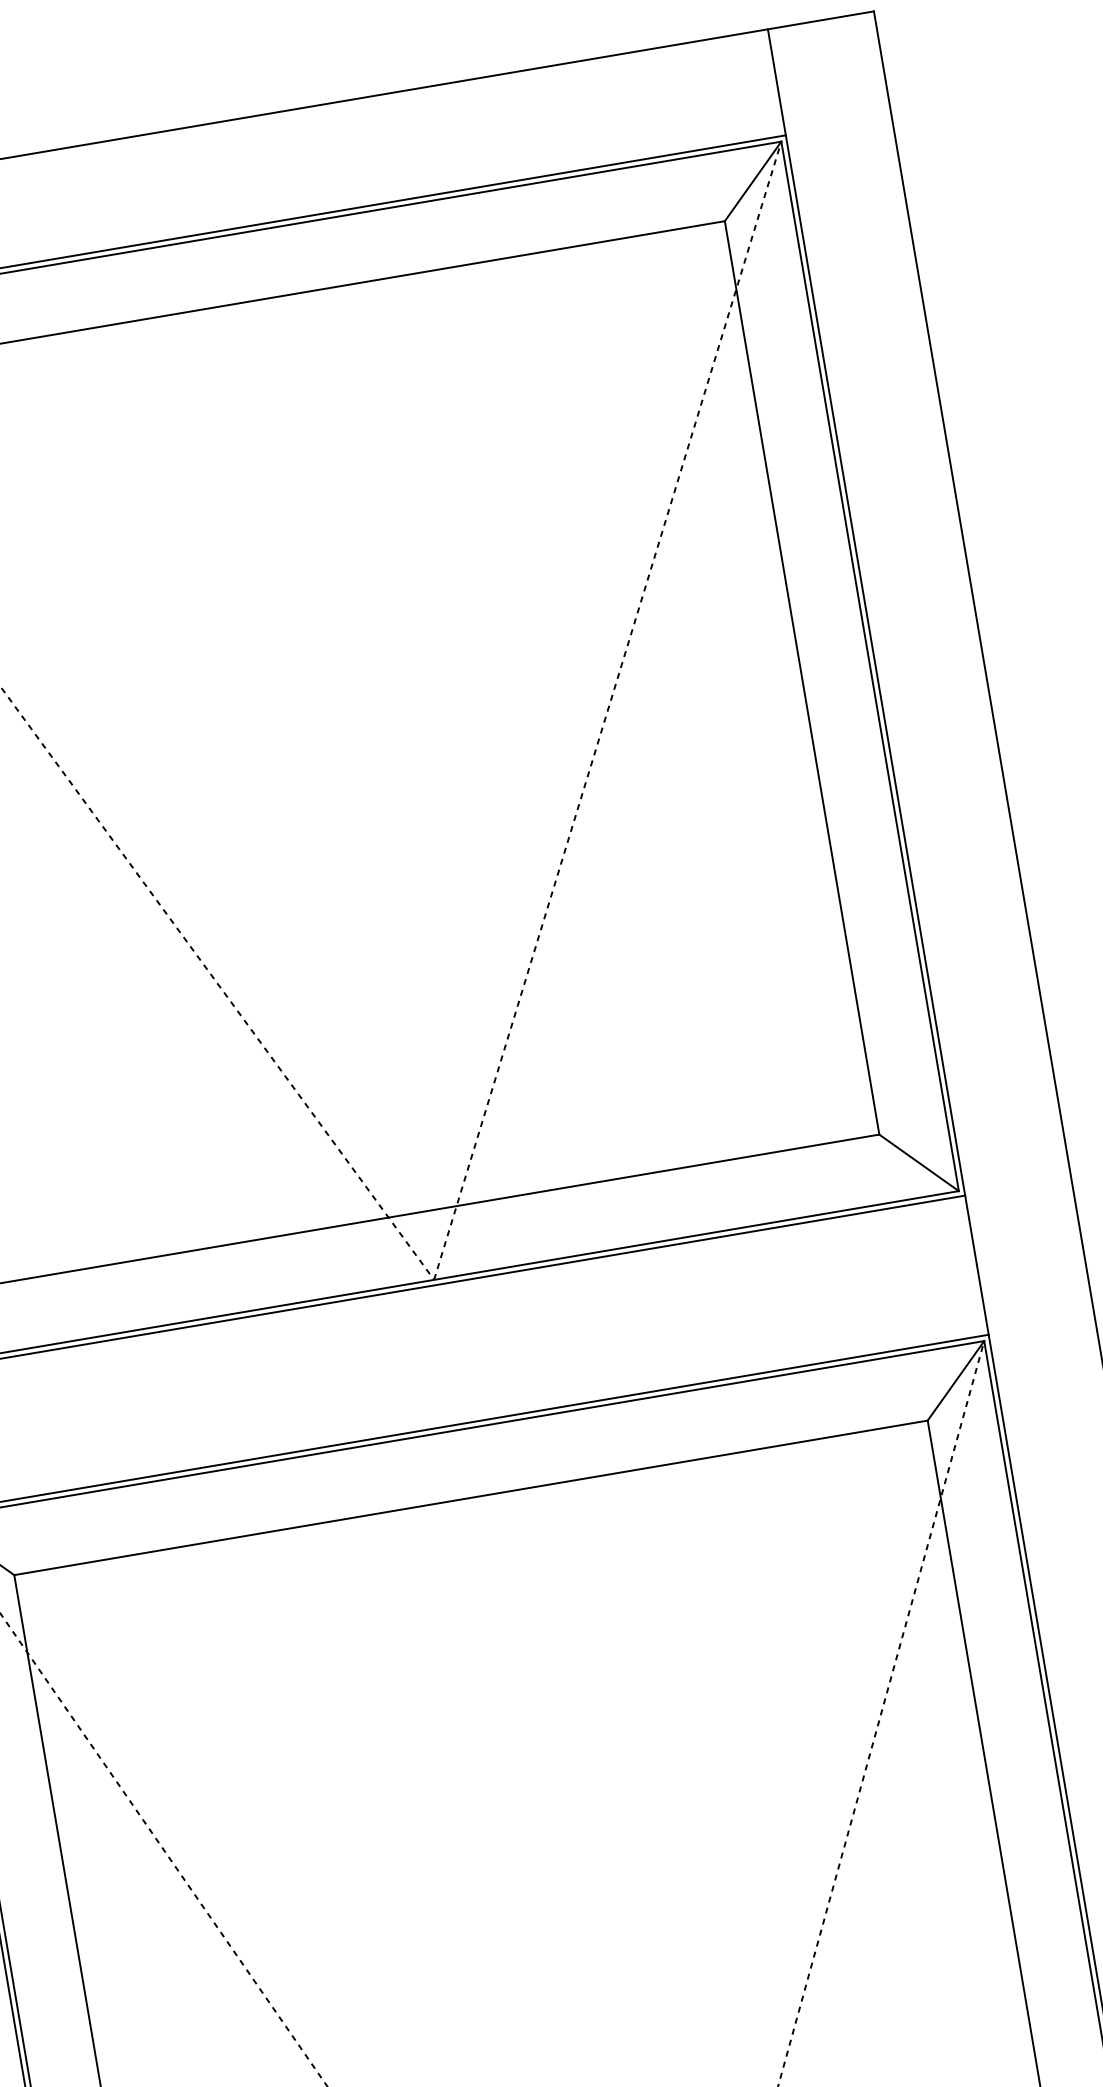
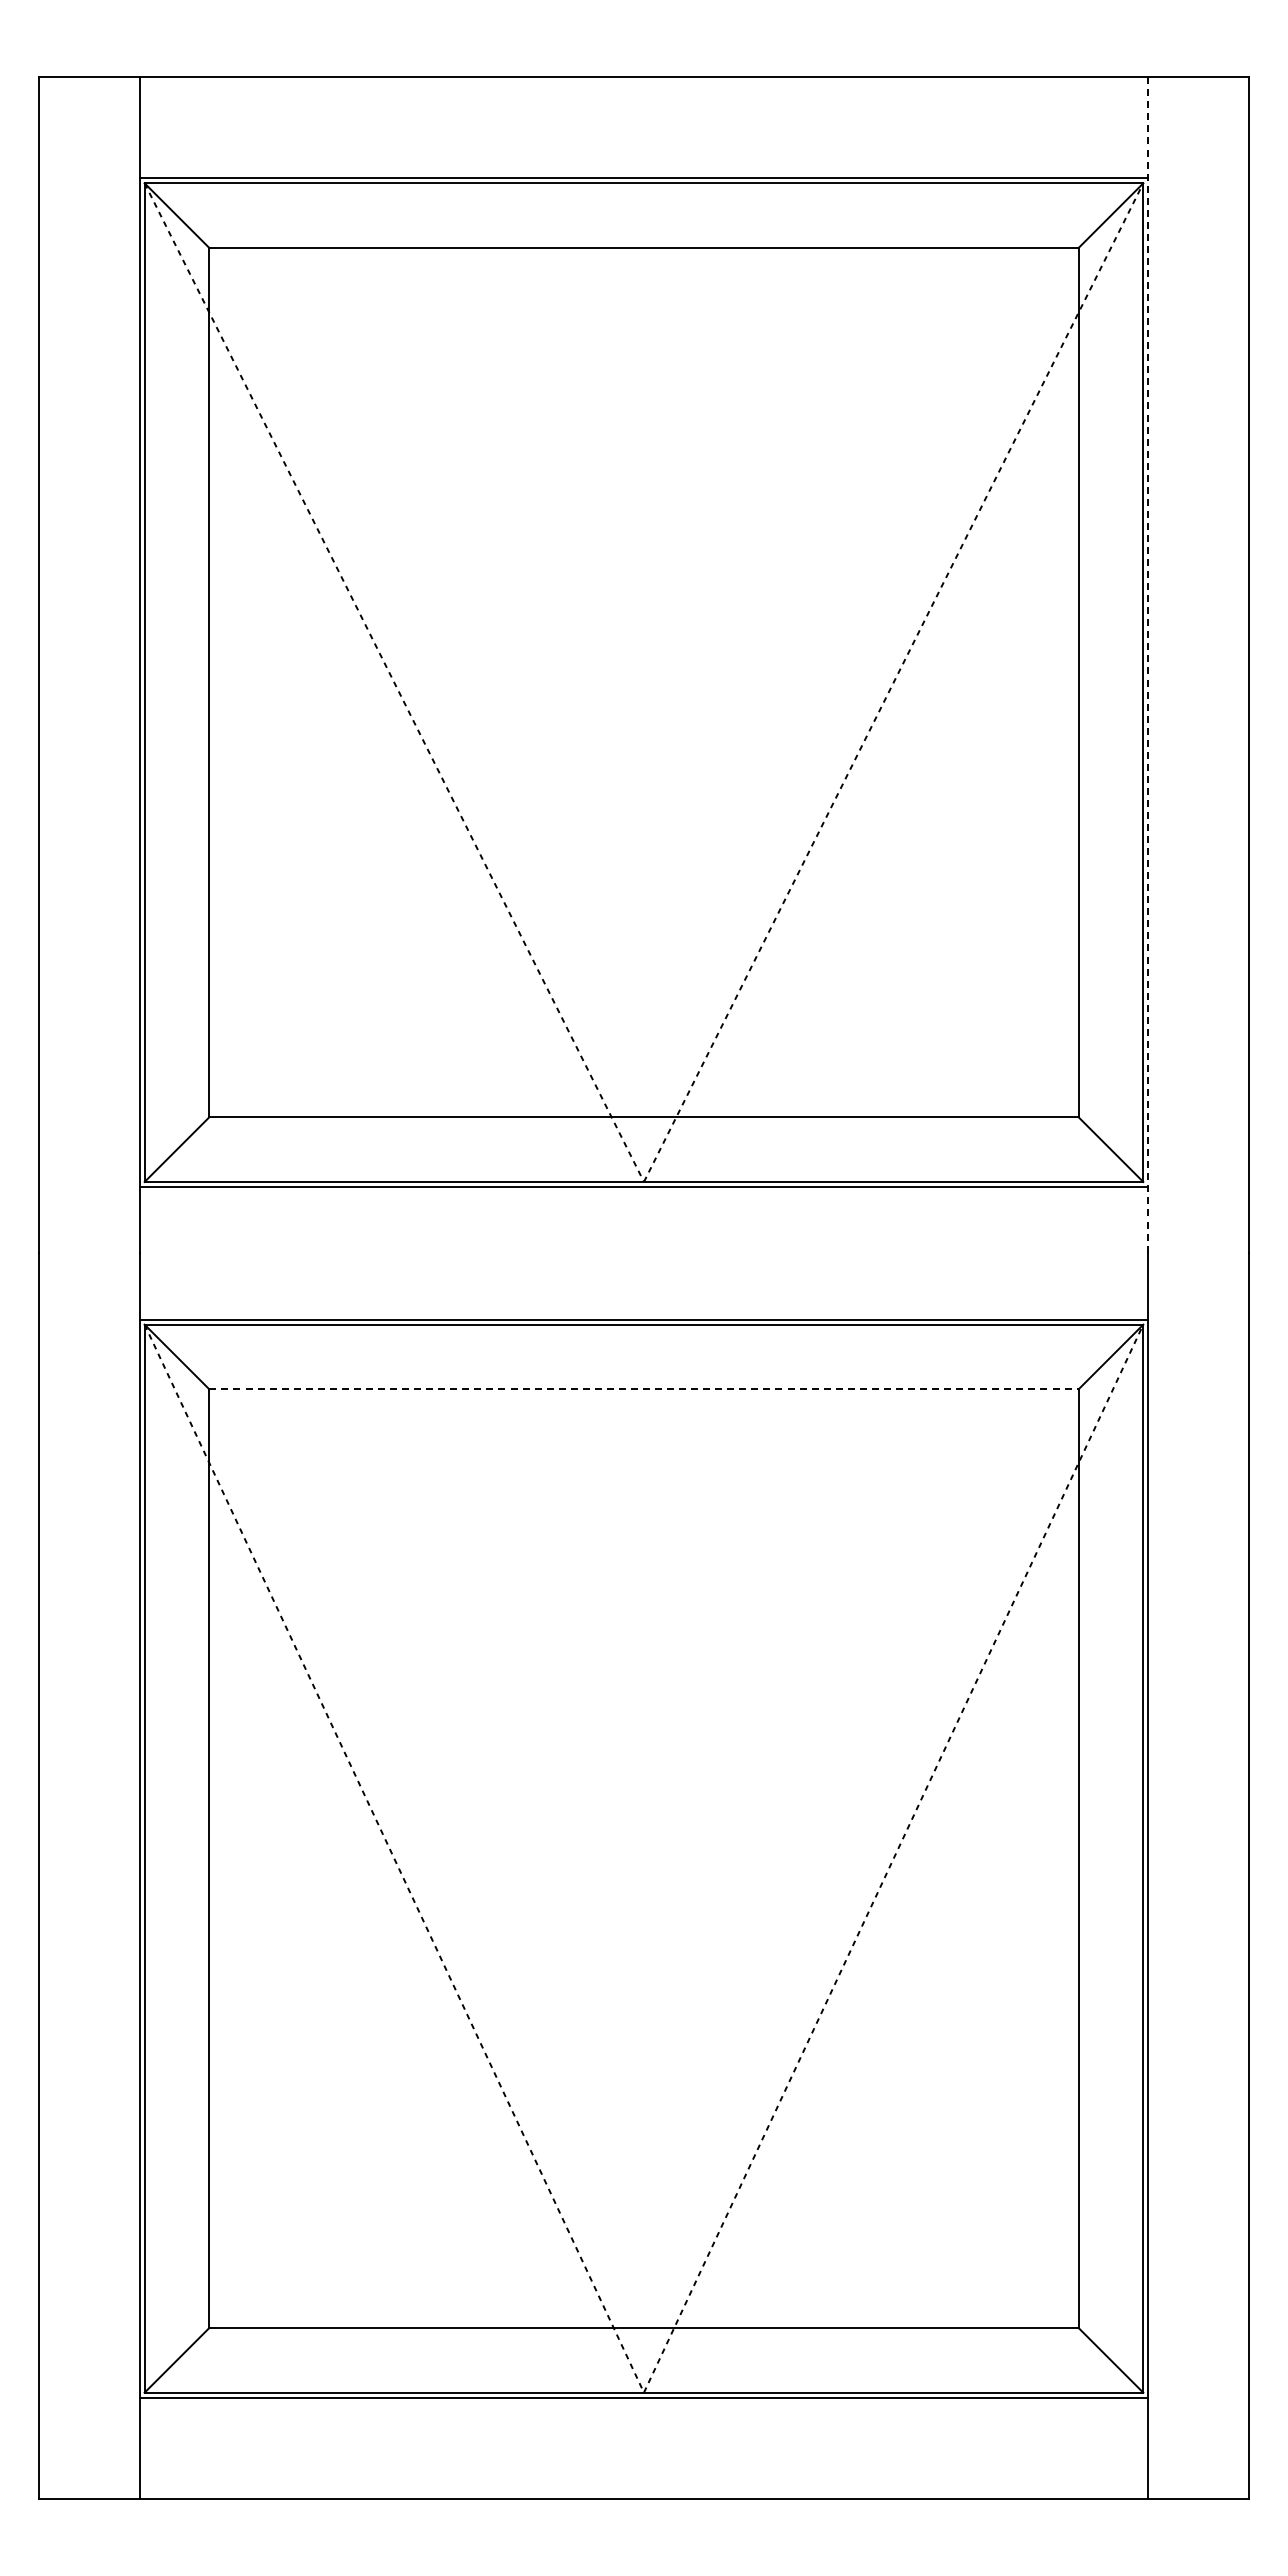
line: (872, 647) -> (1148, 665), solid -> dashed
line: (470, 1498) -> (643, 1389), solid -> dashed

